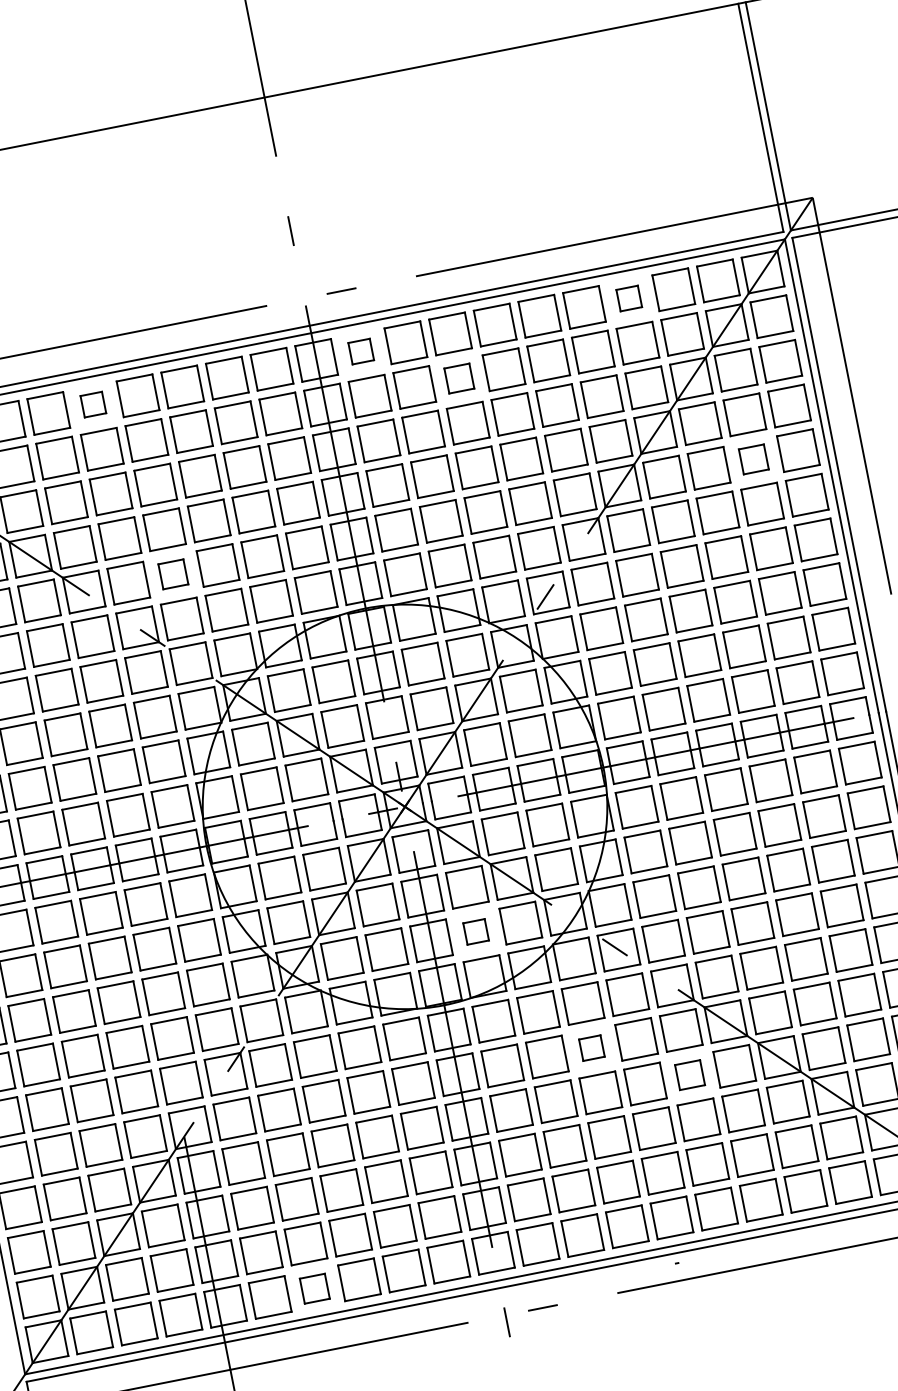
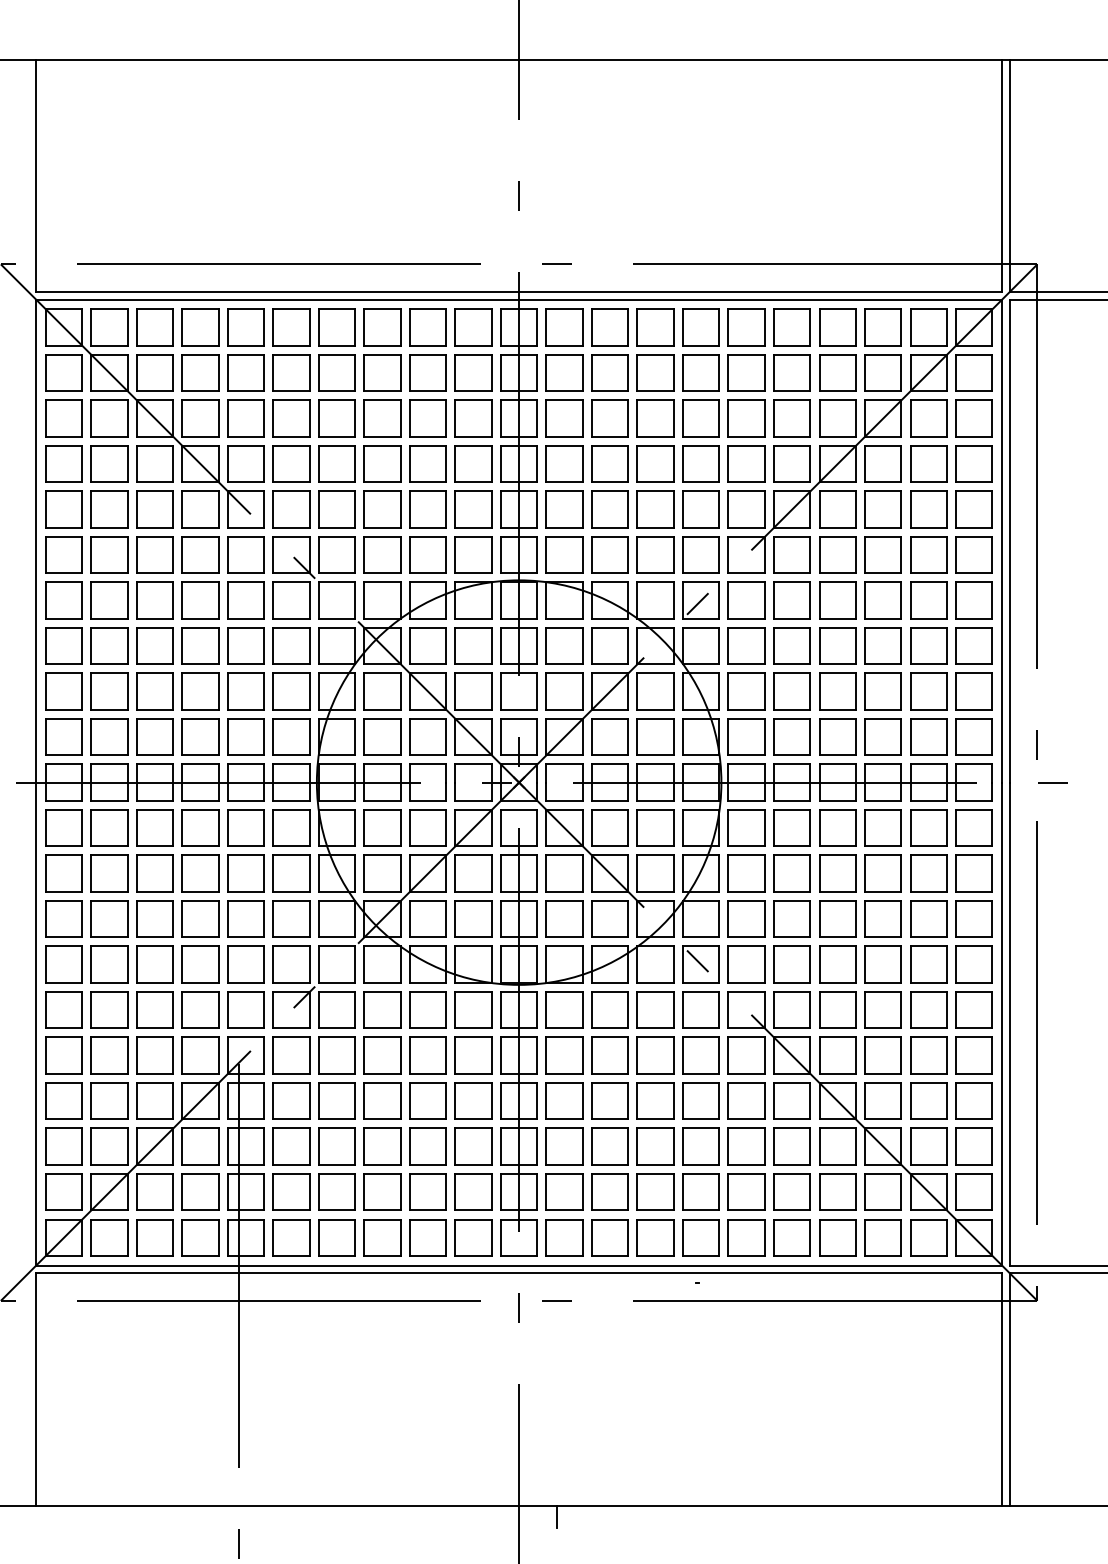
part: (628, 298) -> (837, 327), size x1.67
part: (361, 351) -> (564, 327), size x1.67
part: (459, 378) -> (655, 372), size x1.43
part: (93, 404) -> (291, 327), size x1.67
part: (753, 459) -> (928, 509), size x1.43
part: (172, 574) -> (336, 509), size x1.43
part: (475, 931) -> (564, 918), size x1.67
part: (591, 1048) -> (655, 1055), size x1.67
part: (689, 1074) -> (746, 1100), size x1.43
part: (314, 1288) -> (336, 1237), size x1.43

